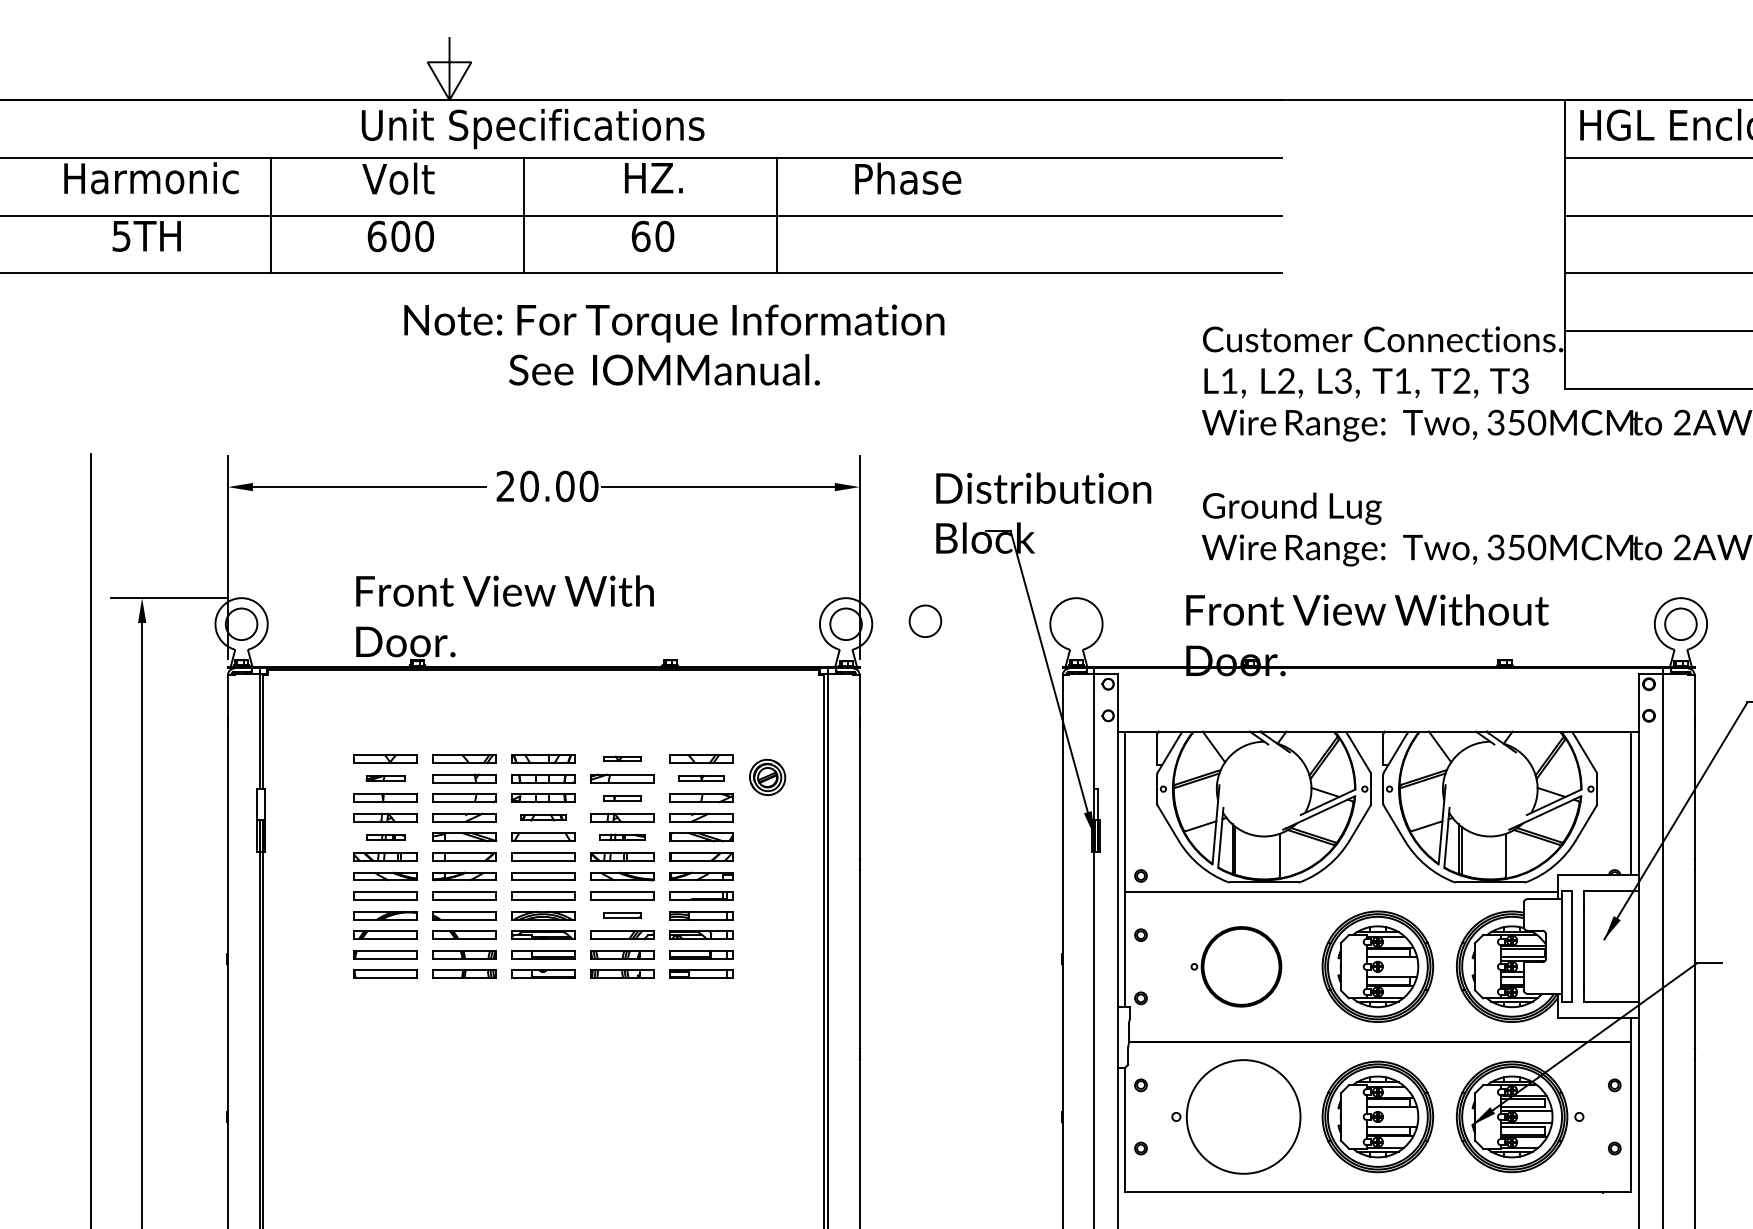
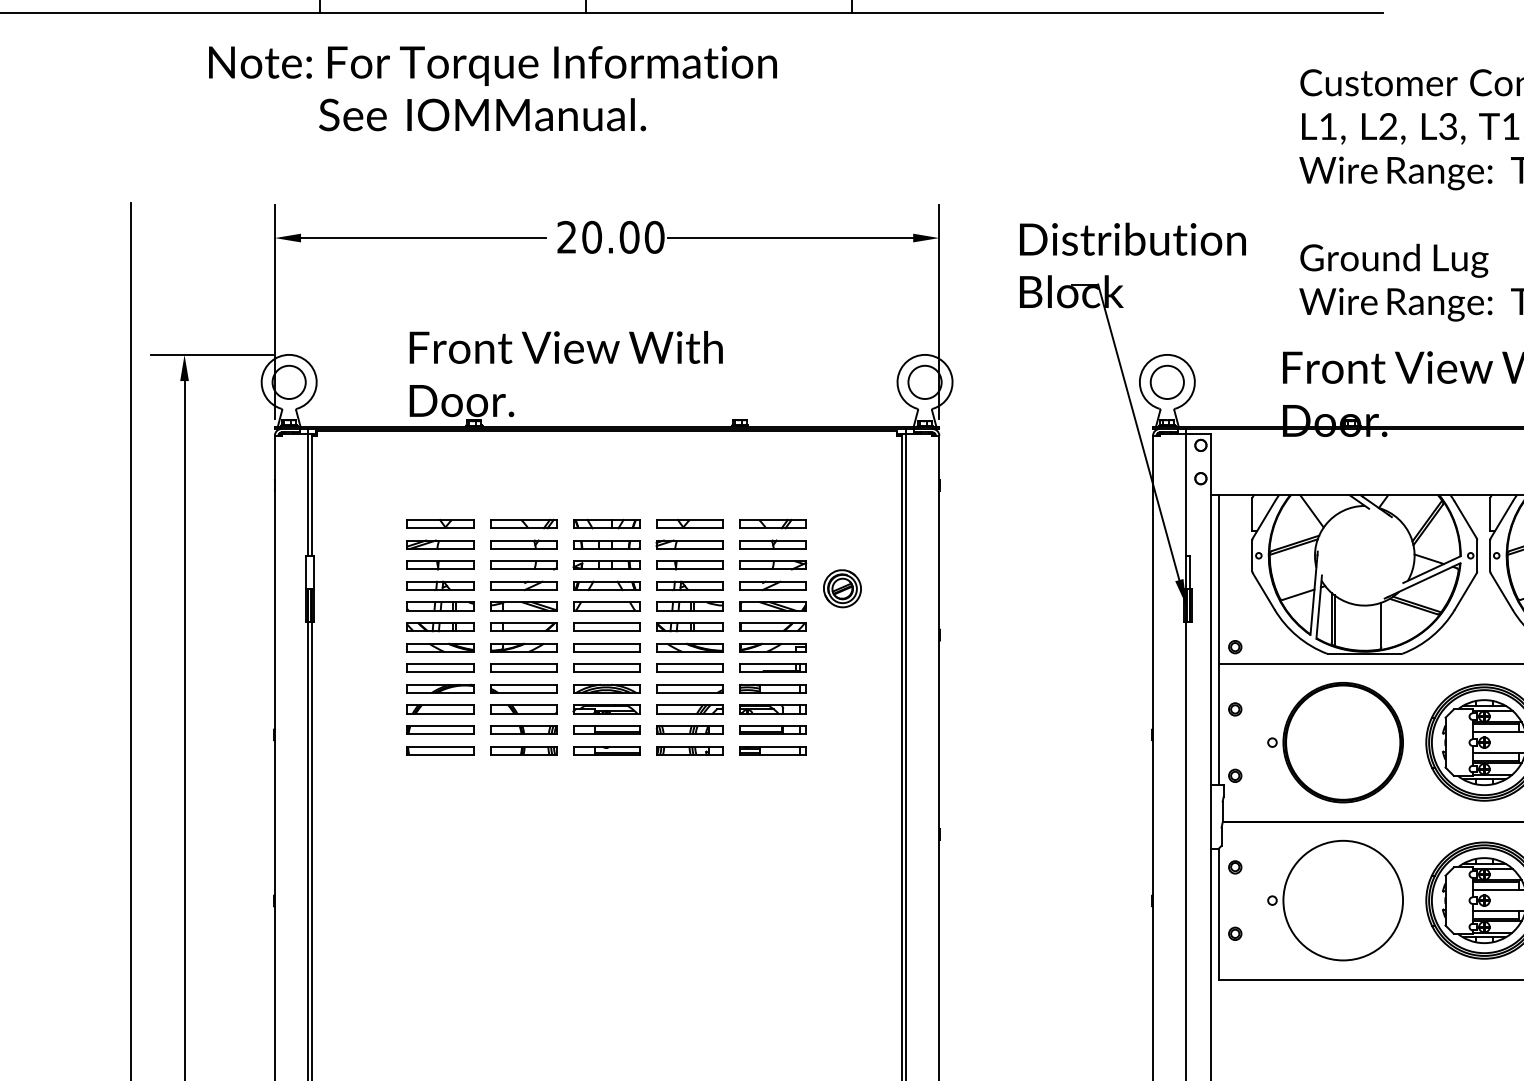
text: (674, 344) -> (493, 88), moved
circle: (925, 620) -> (1167, 381), moved
part: (622, 758) -> (689, 523), size x1.67
part: (767, 777) -> (842, 588), moved
part: (385, 778) -> (440, 544), size x1.67
part: (701, 778) -> (772, 544), size x1.43
part: (622, 798) -> (689, 565), size x1.67
part: (543, 817) -> (606, 585), size x1.43
part: (385, 837) -> (440, 606), size x1.67
part: (622, 837) -> (689, 606), size x1.43
part: (622, 915) -> (689, 688), size x1.67
part: (1236, 966) -> (1335, 742), size x1.43

